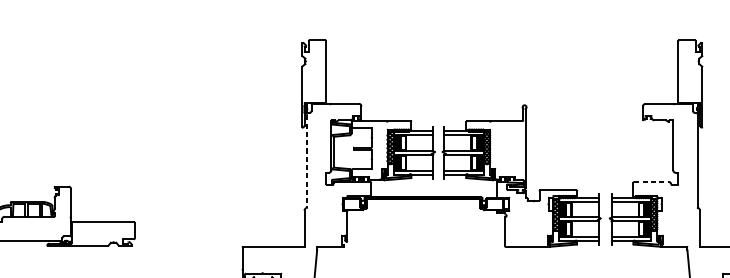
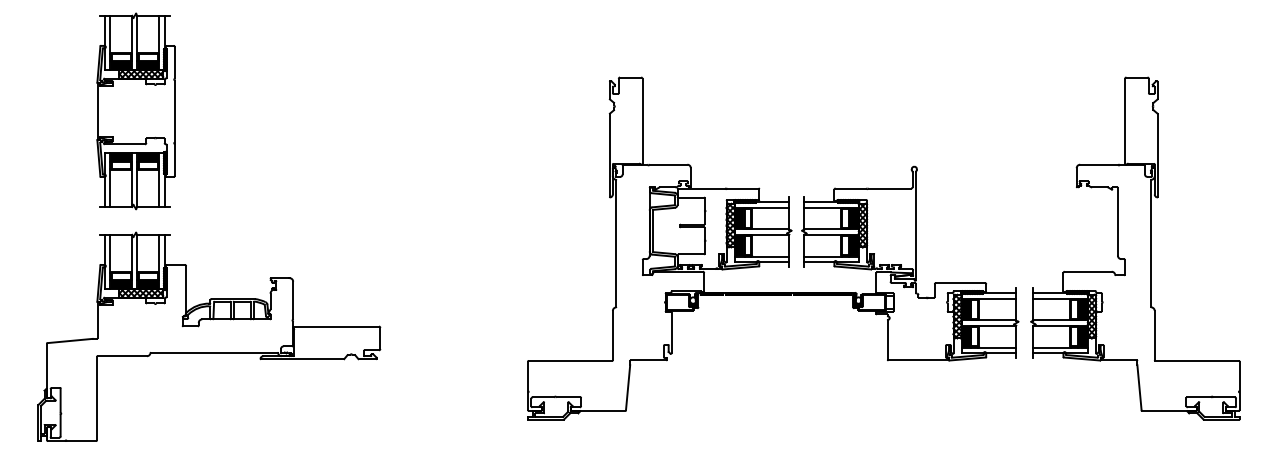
line: (307, 162) -> (616, 244), dashed -> solid
line: (651, 181) -> (1088, 271), dashed -> solid

